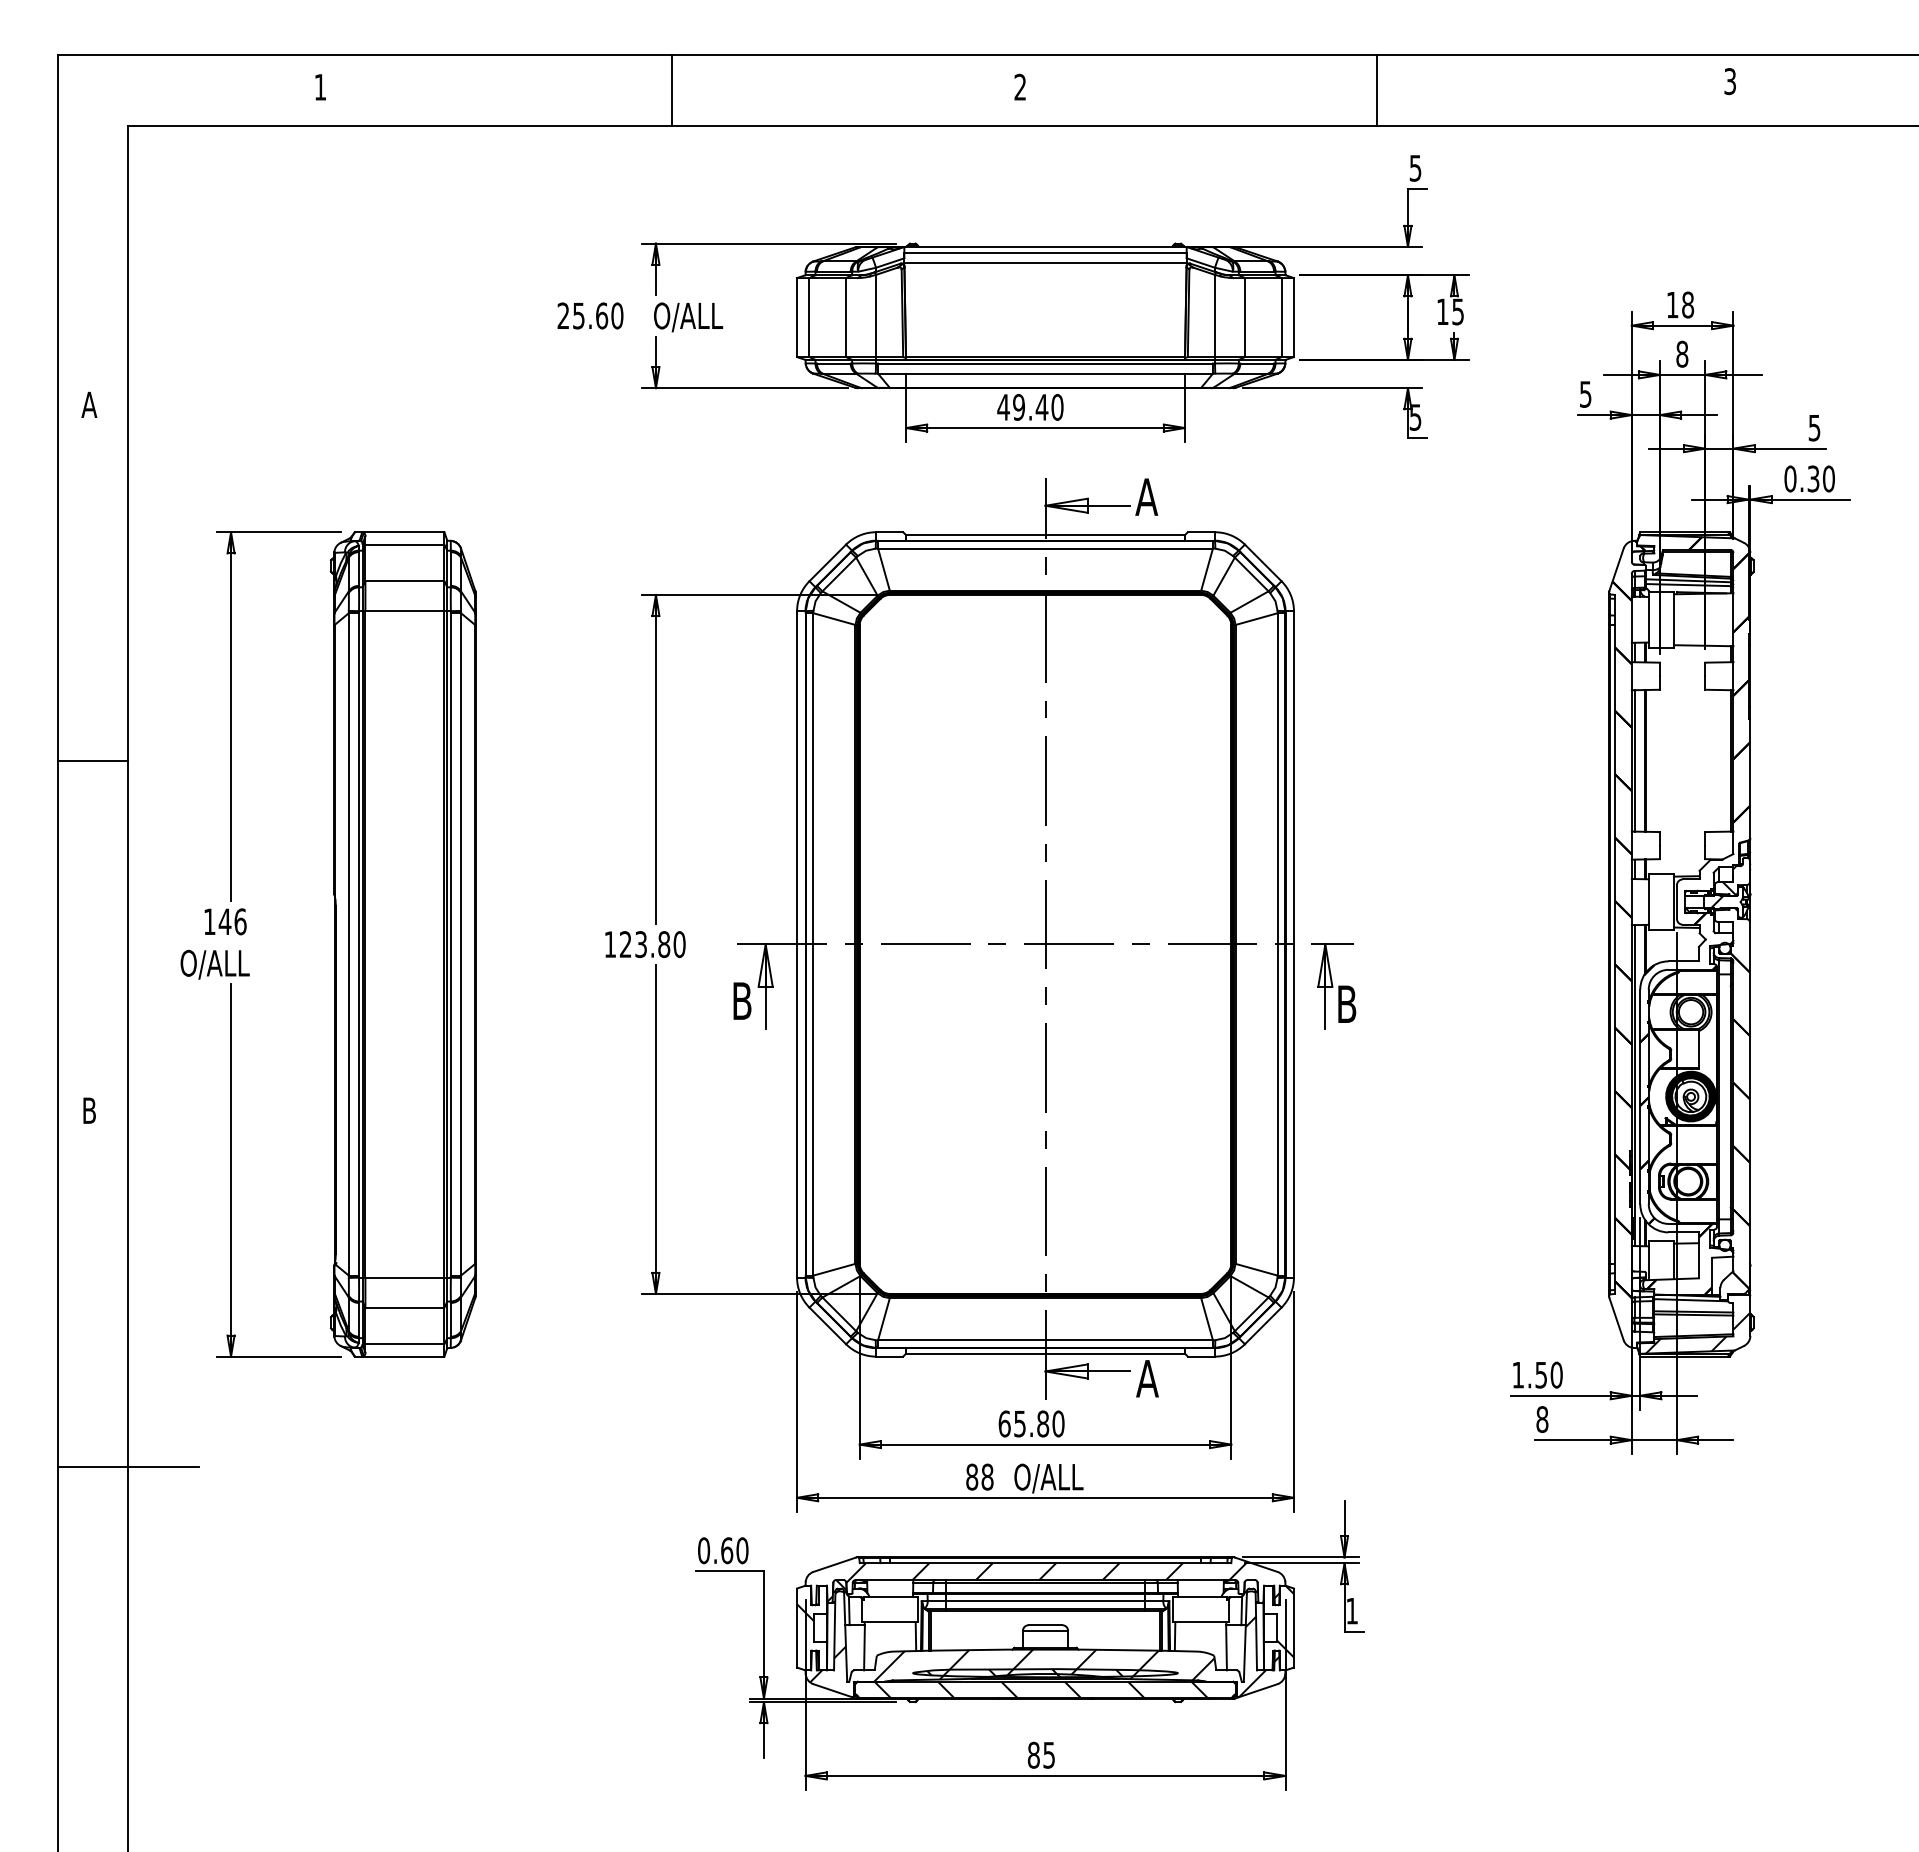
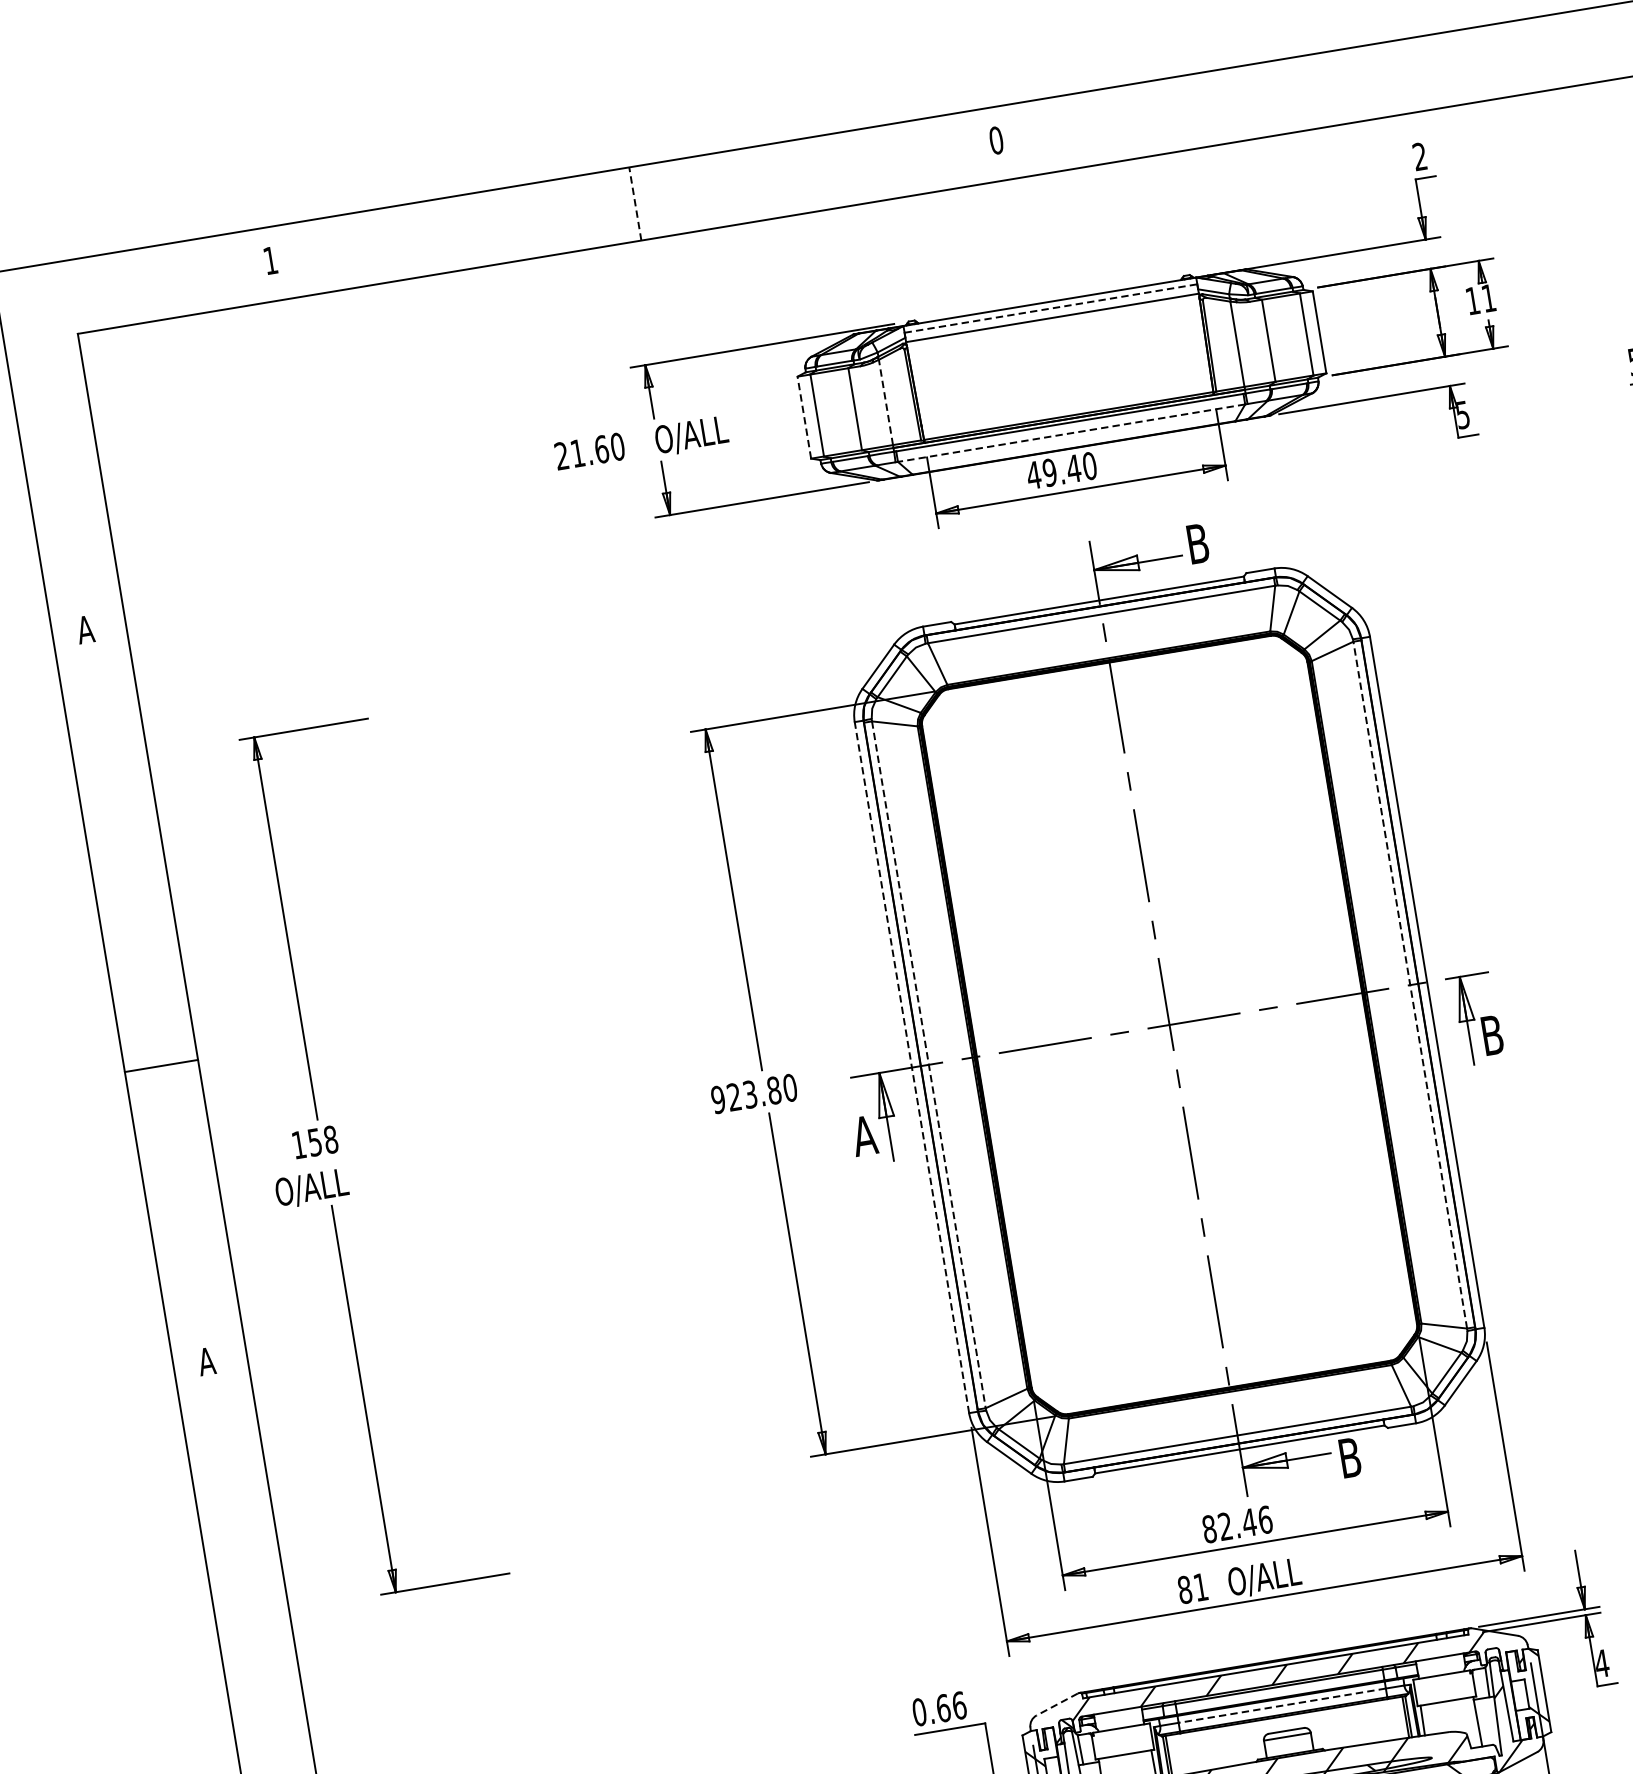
text: (1020, 86) -> (996, 139), 2 -> 0
line: (671, 90) -> (635, 203), solid -> dashed
line: (1377, 90) -> (1367, 82), removed
text: (1415, 167) -> (1419, 155), 5 -> 2
line: (1046, 253) -> (1051, 308), solid -> dashed
text: (1457, 311) -> (1488, 297), 15 -> 11
line: (876, 315) -> (886, 401), solid -> dashed
text: (578, 316) -> (577, 454), 25.60 -> 21.60
line: (797, 317) -> (804, 417), solid -> dashed
line: (1045, 373) -> (1071, 432), solid -> dashed
text: (1146, 496) -> (1197, 543), A -> B
line: (92, 761) -> (161, 1066), moved
text: (232, 921) -> (322, 1140), 146 -> 158
line: (797, 943) -> (912, 1066), solid -> dashed
line: (1277, 943) -> (1409, 984), solid -> dashed
part: (402, 944) -> (502, 1135), removed
text: (610, 944) -> (718, 1099), 123.80 -> 923.80
line: (813, 944) -> (928, 1064), solid -> dashed
text: (741, 1000) -> (863, 1135), B -> A
text: (89, 1110) -> (206, 1361), B -> A
text: (1147, 1378) -> (1349, 1457), A -> B
text: (1031, 1423) -> (1237, 1524), 65.80 -> 82.46
line: (127, 1467) -> (307, 1724), removed
text: (987, 1476) -> (1200, 1586), 88 -> 81
text: (742, 1550) -> (959, 1705), 0.60 -> 0.66
line: (833, 1565) -> (1056, 1705), solid -> dashed
line: (1045, 1600) -> (1282, 1705), solid -> dashed
text: (1352, 1611) -> (1602, 1663), 1 -> 4

